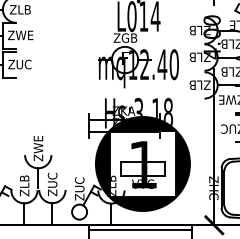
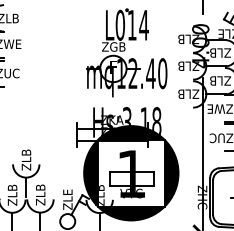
text: (38, 144) -> (26, 153), ZWE -> ZLB
text: (52, 179) -> (40, 188), ZUC -> ZLB
text: (79, 184) -> (67, 193), ZUC -> ZLE

